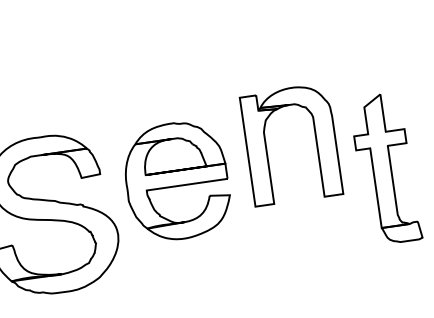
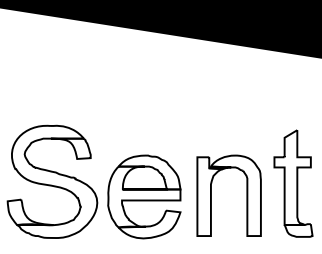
part: (266, 147) -> (211, 195), moved
part: (177, 180) -> (144, 196), moved

